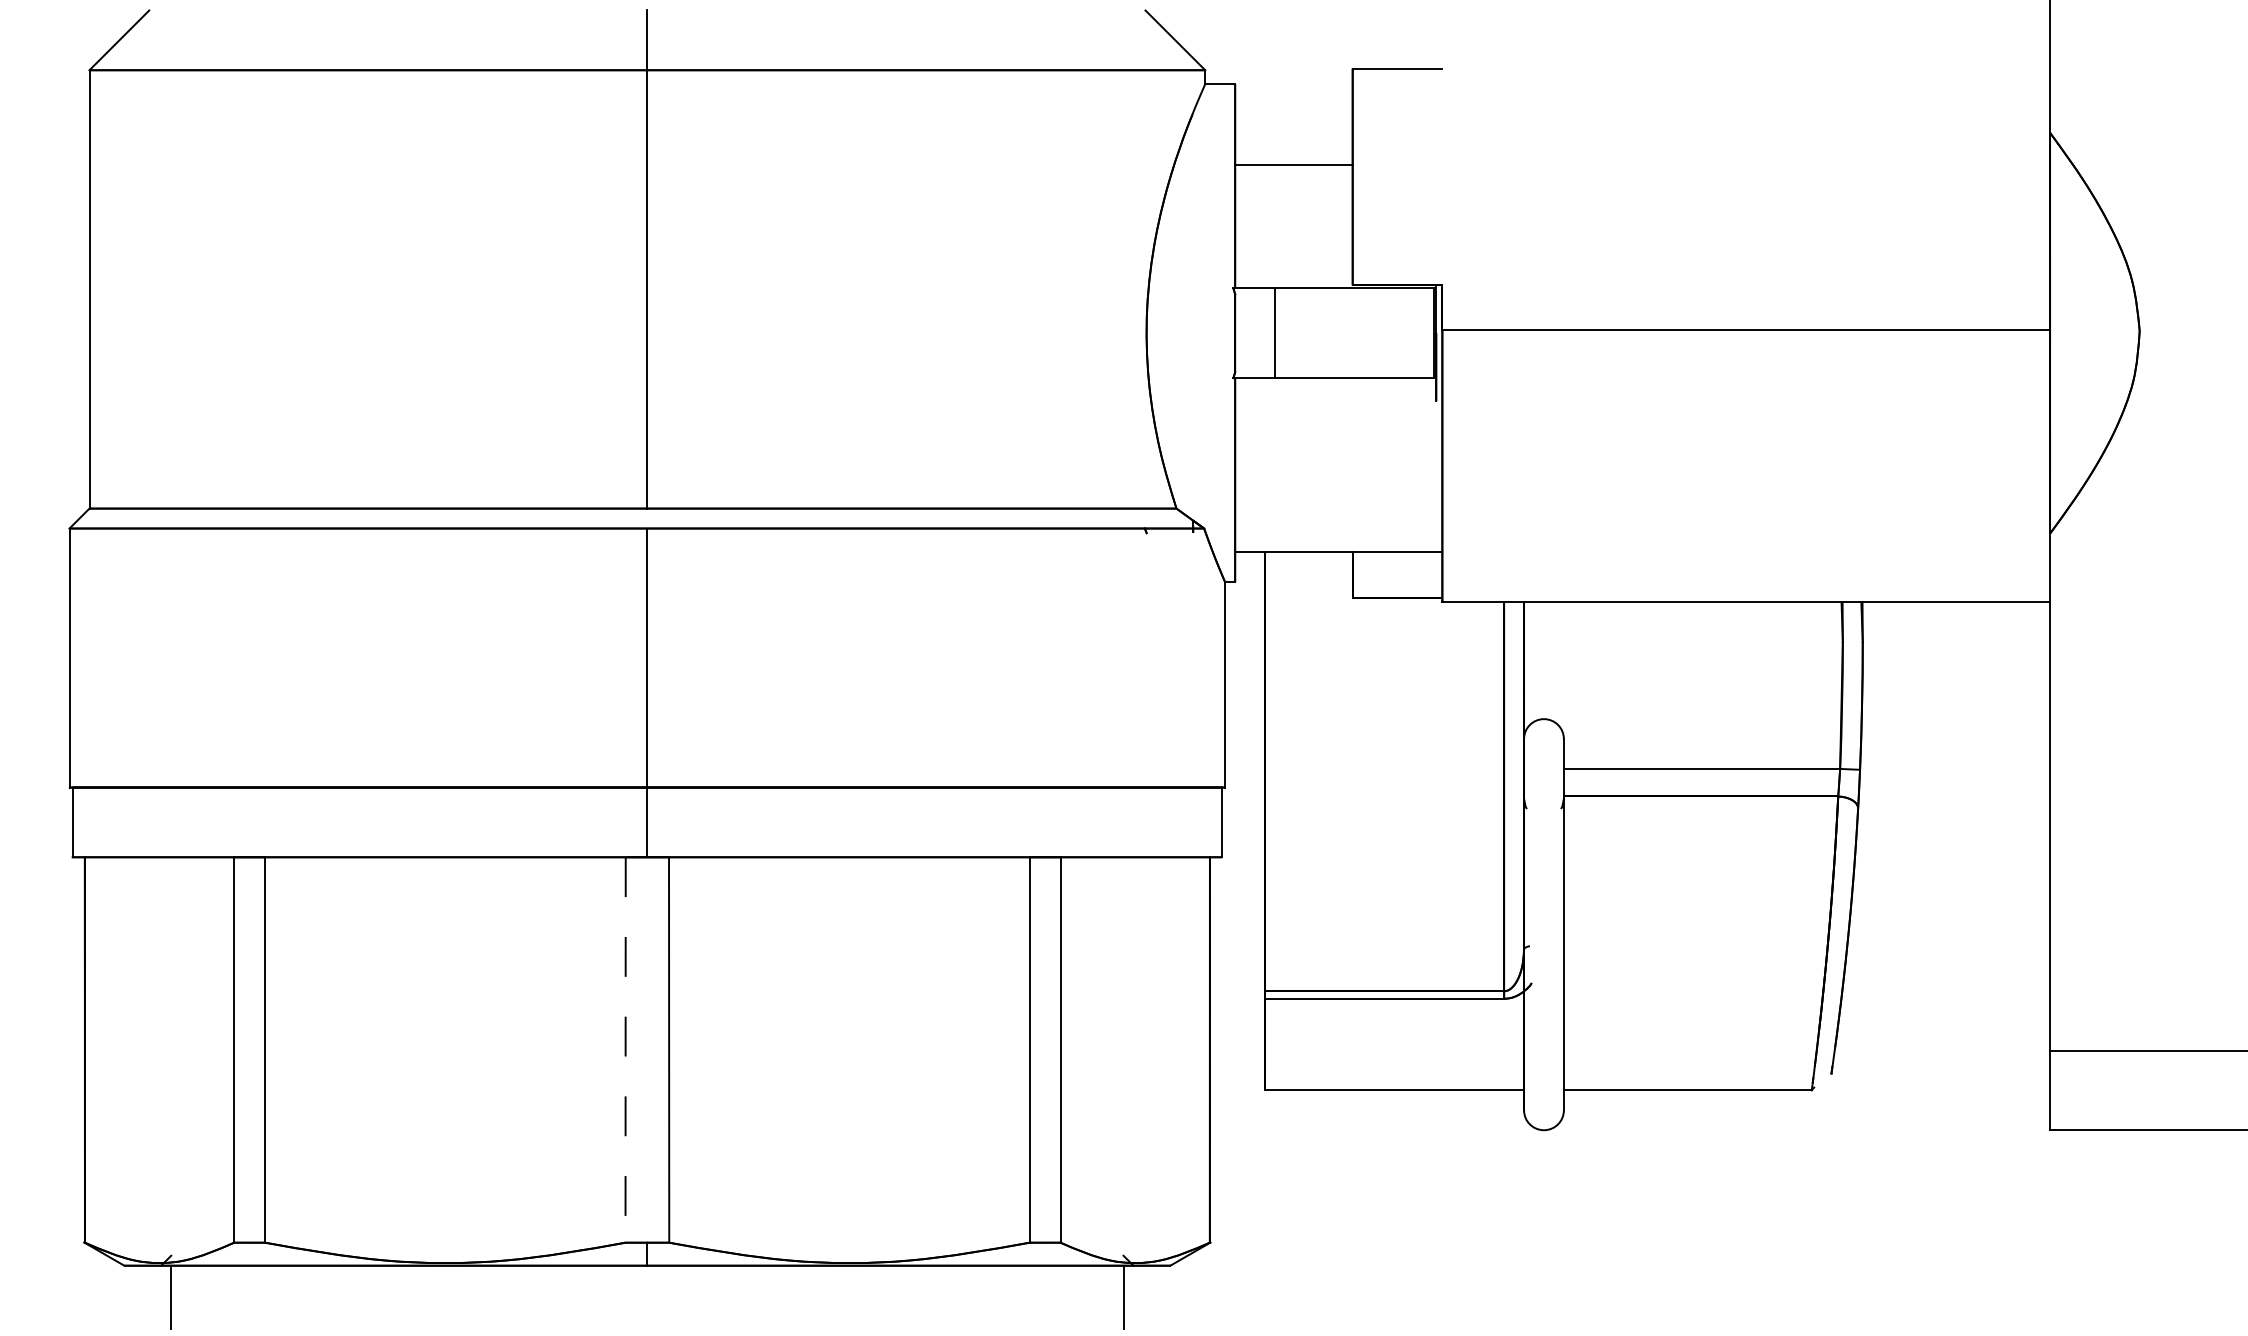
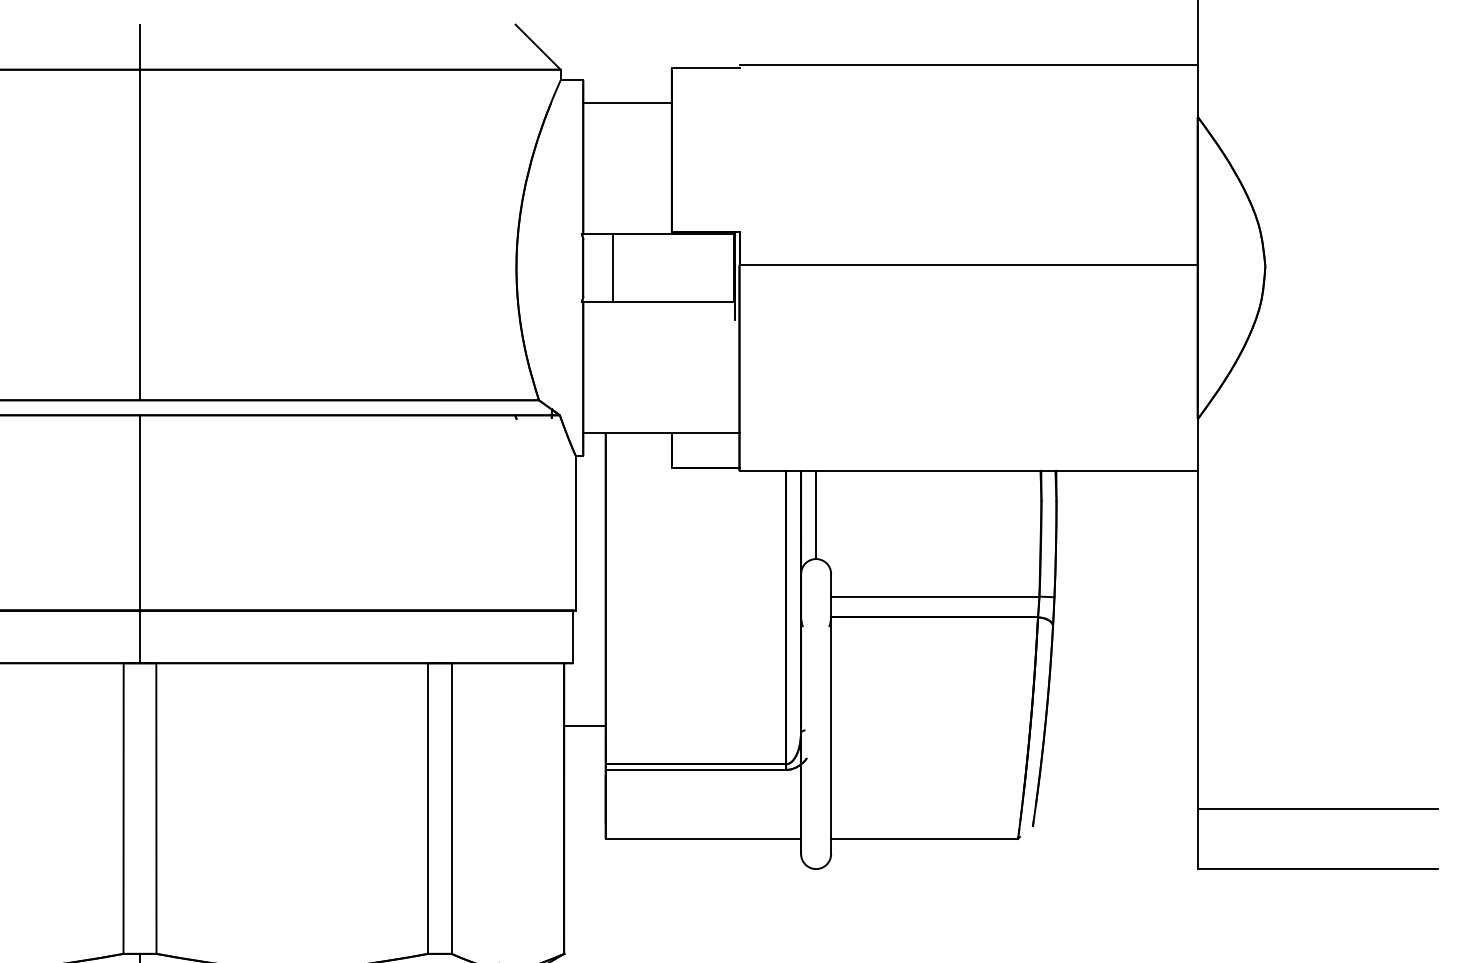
line: (1746, 64) -> (968, 65), added
line: (1293, 165) -> (627, 103), moved
line: (1543, 660) -> (815, 514), added
line: (1237, 940) -> (585, 725), added
line: (625, 1049) -> (123, 808), dashed -> solid

